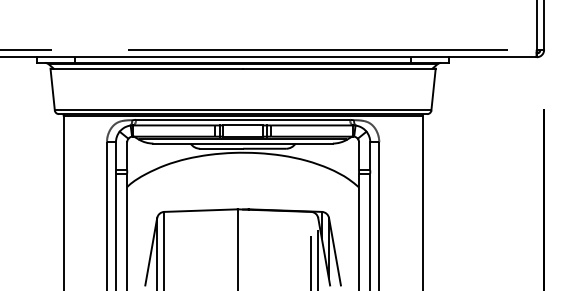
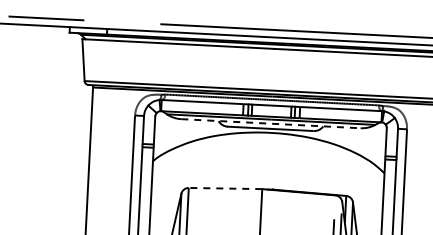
line: (243, 143) -> (271, 123), solid -> dashed
line: (201, 210) -> (226, 188), solid -> dashed

